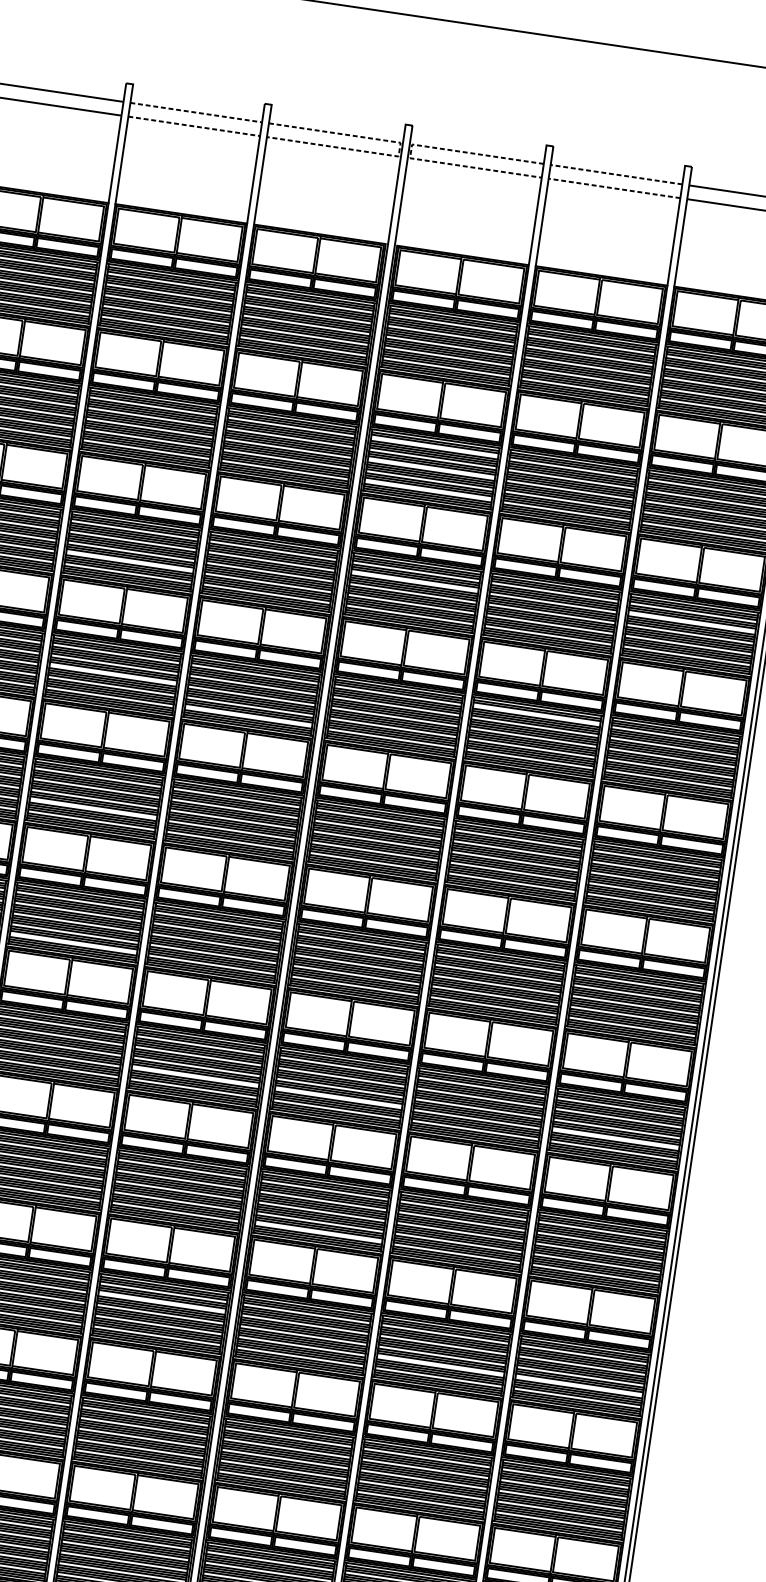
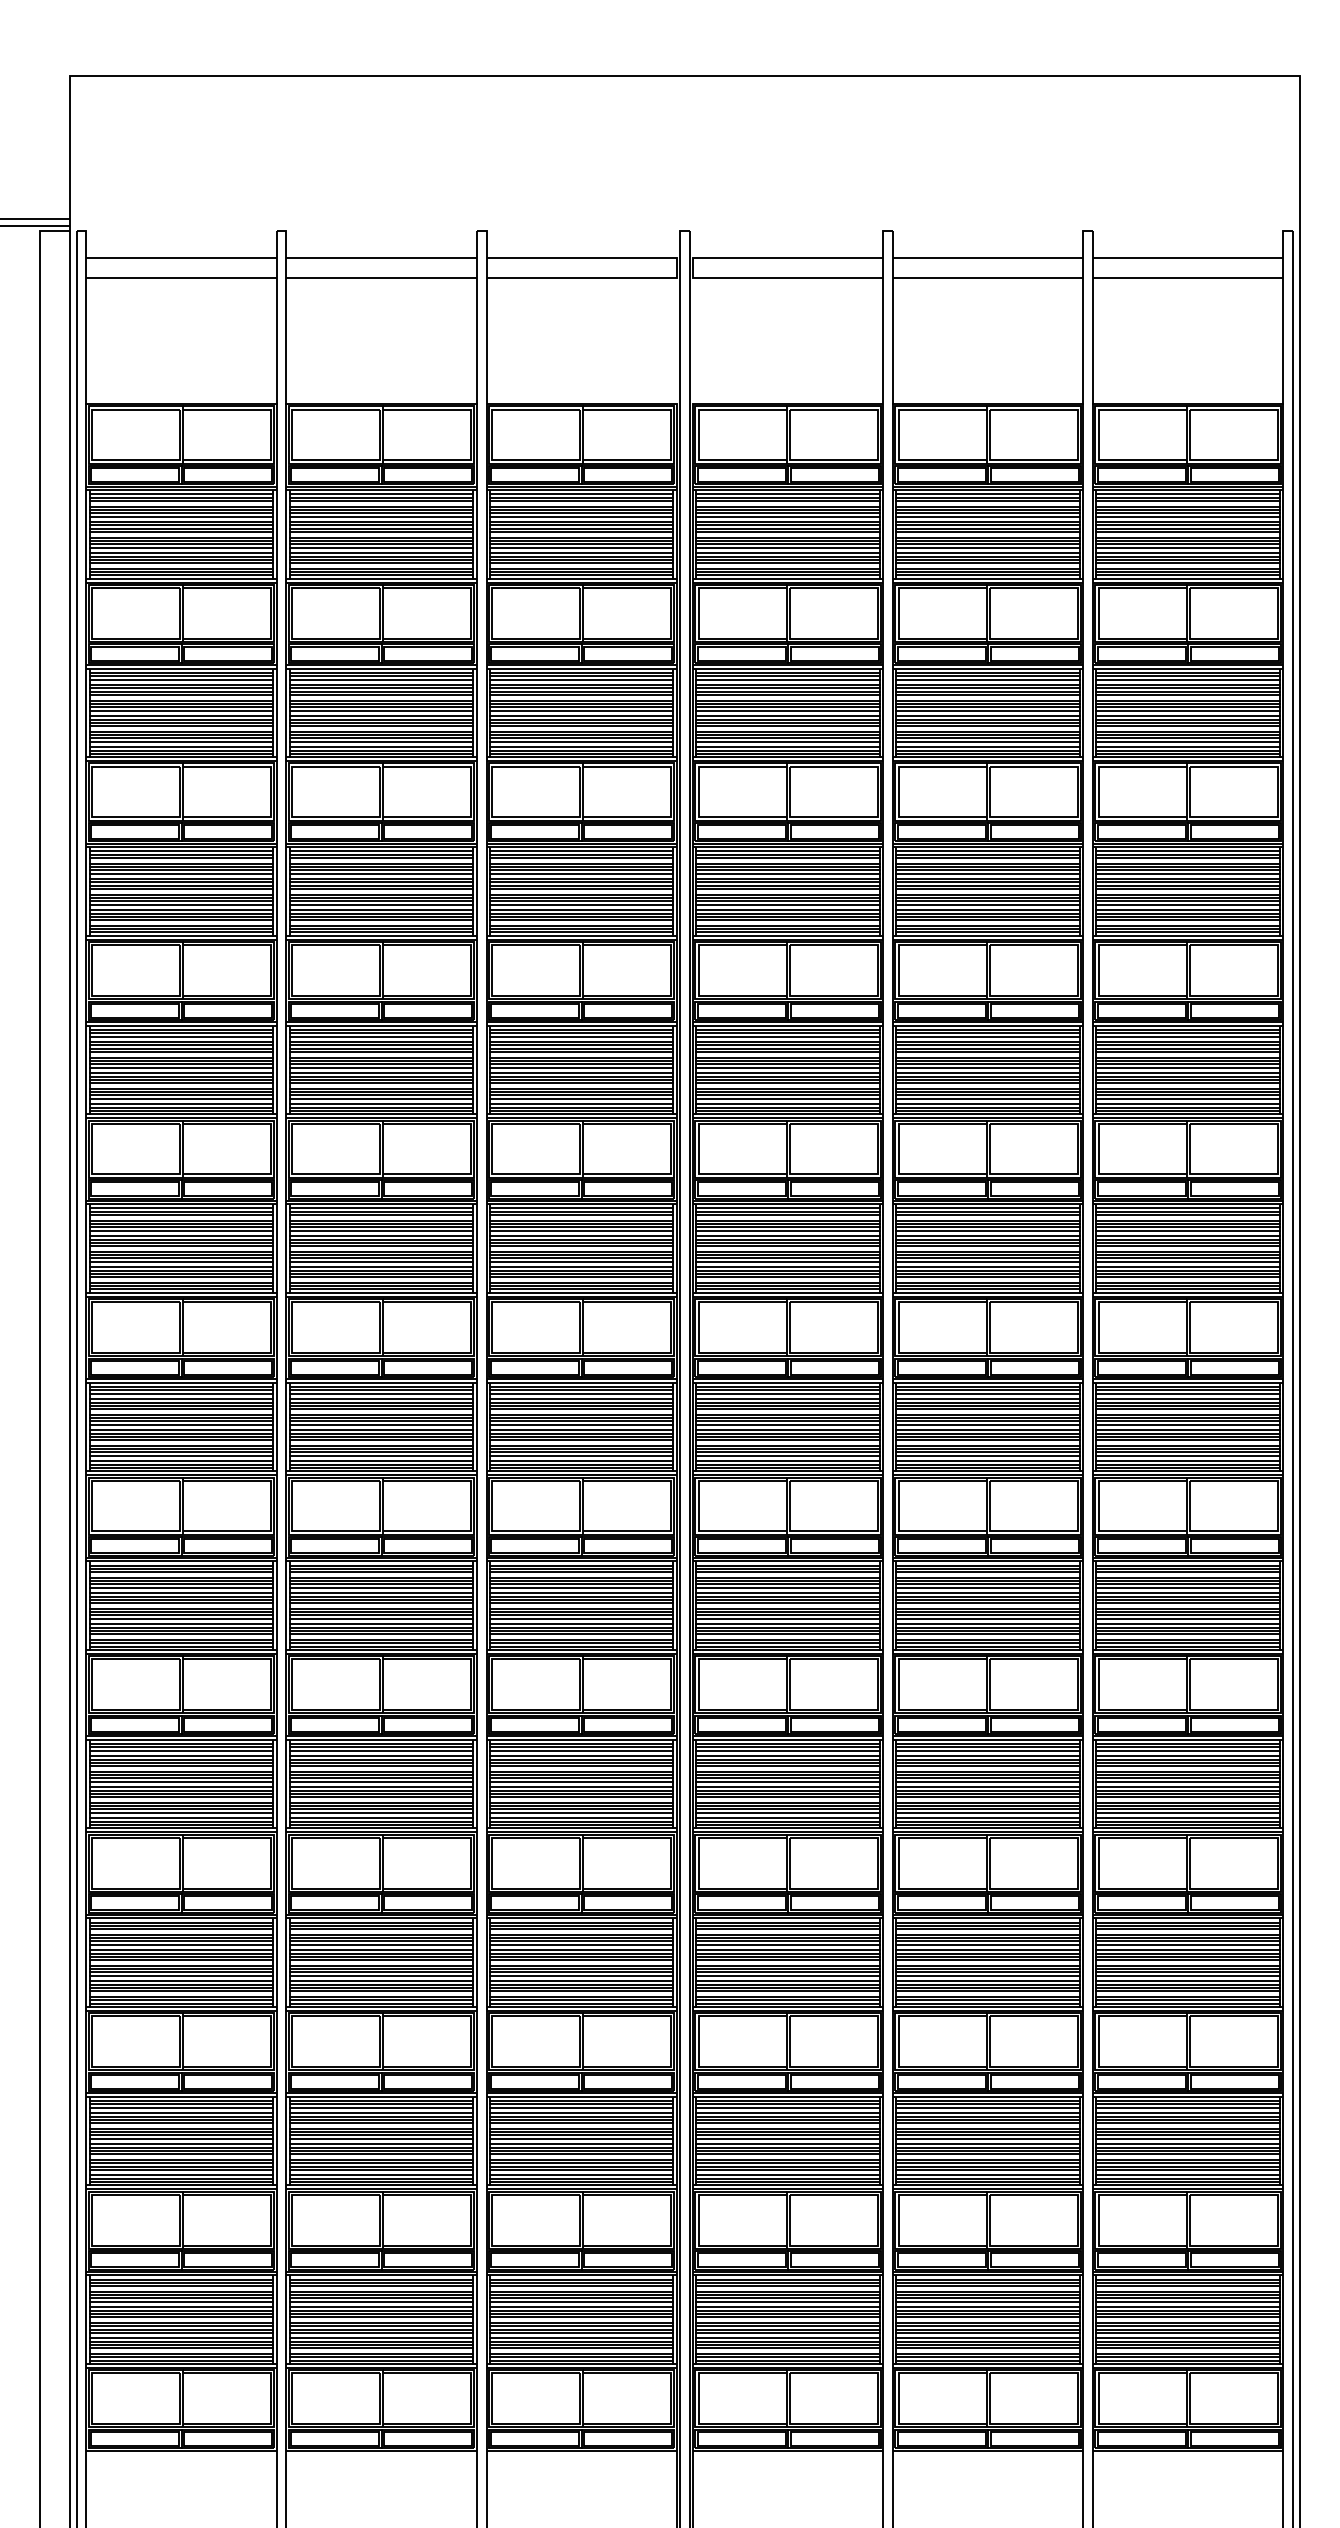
line: (196, 112) -> (382, 257), dashed -> solid
line: (194, 126) -> (382, 277), dashed -> solid
line: (399, 149) -> (676, 267), dashed -> solid
line: (411, 151) -> (693, 267), dashed -> solid
line: (616, 174) -> (987, 257), dashed -> solid
line: (614, 188) -> (987, 277), dashed -> solid
line: (434, 446) -> (787, 679), added
line: (431, 467) -> (787, 710), added
line: (428, 489) -> (787, 741), added
line: (130, 560) -> (381, 904), added
line: (414, 580) -> (787, 873), added
line: (691, 621) -> (1187, 873), added
line: (113, 673) -> (381, 1067), added
line: (536, 713) -> (987, 1036), added
line: (248, 715) -> (581, 1098), added
line: (93, 807) -> (381, 1261), added
line: (73, 942) -> (381, 1455), added
line: (195, 1075) -> (581, 1618), added
line: (338, 1096) -> (787, 1618), added
line: (615, 1137) -> (1187, 1618), added
line: (318, 1231) -> (787, 1812), added
line: (162, 1301) -> (581, 1944), added
line: (440, 1364) -> (987, 1975), added
line: (578, 1384) -> (1187, 1975), added

